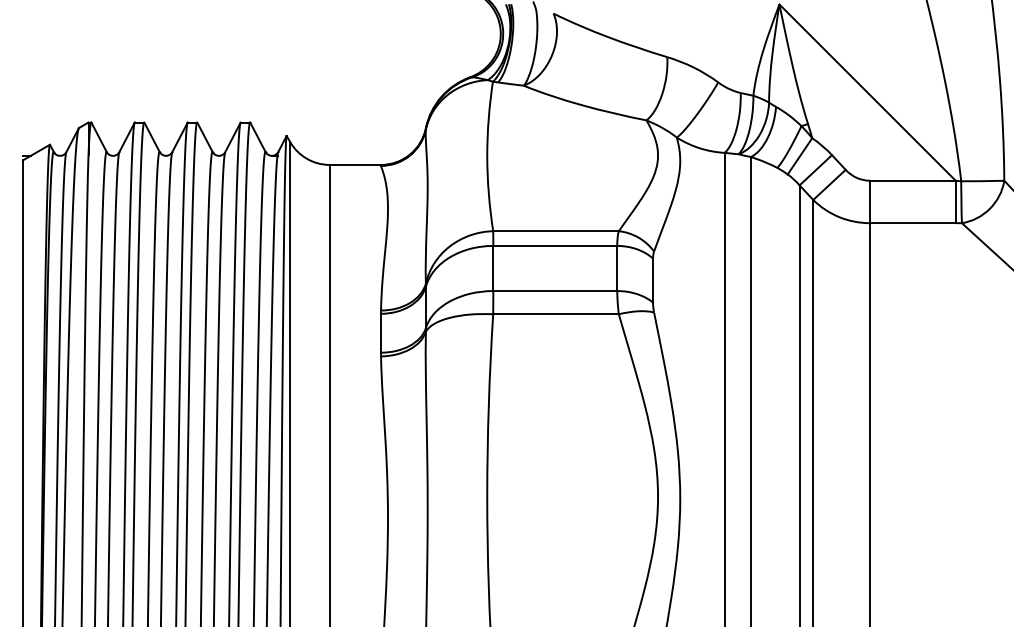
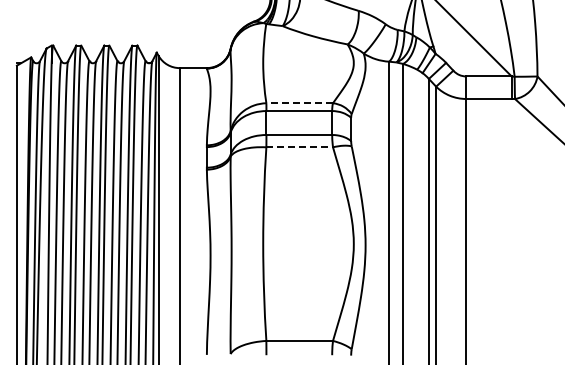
line: (555, 231) -> (299, 103), solid -> dashed
line: (557, 314) -> (300, 147), solid -> dashed

